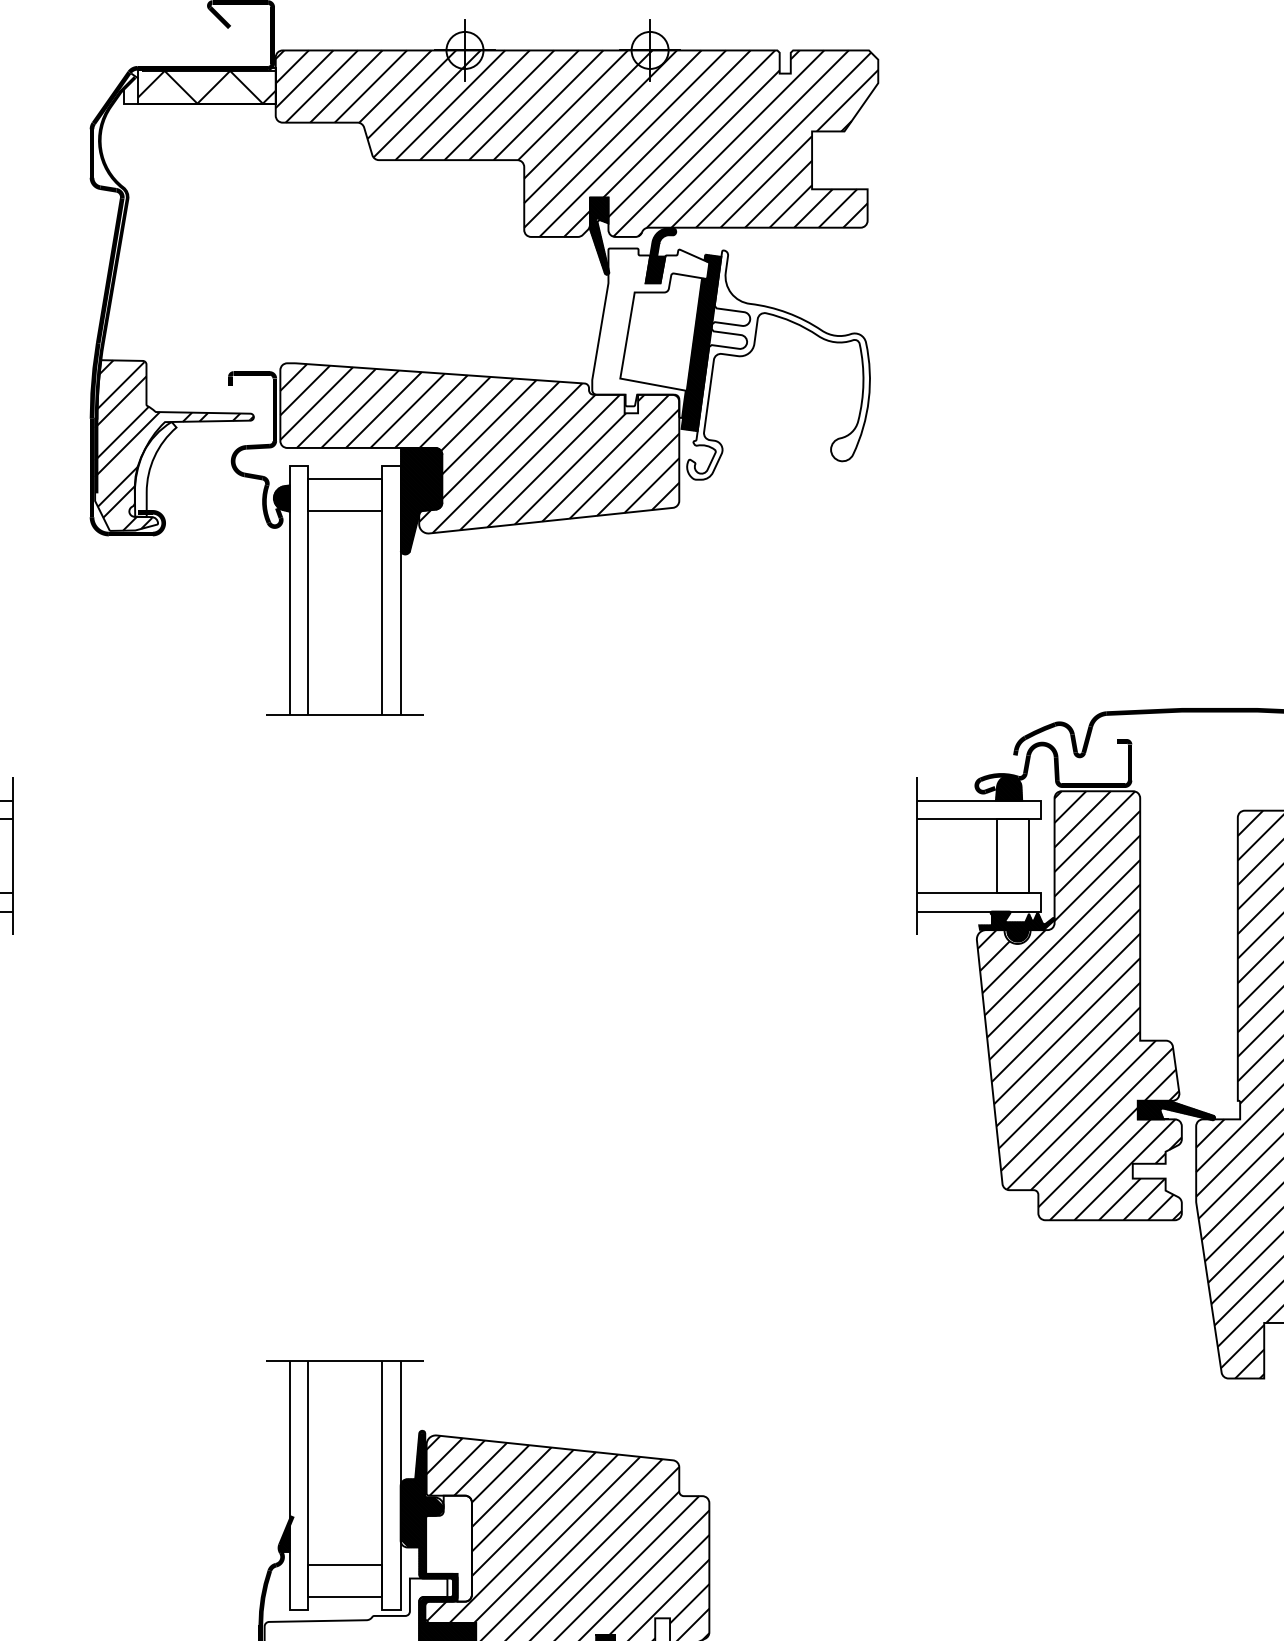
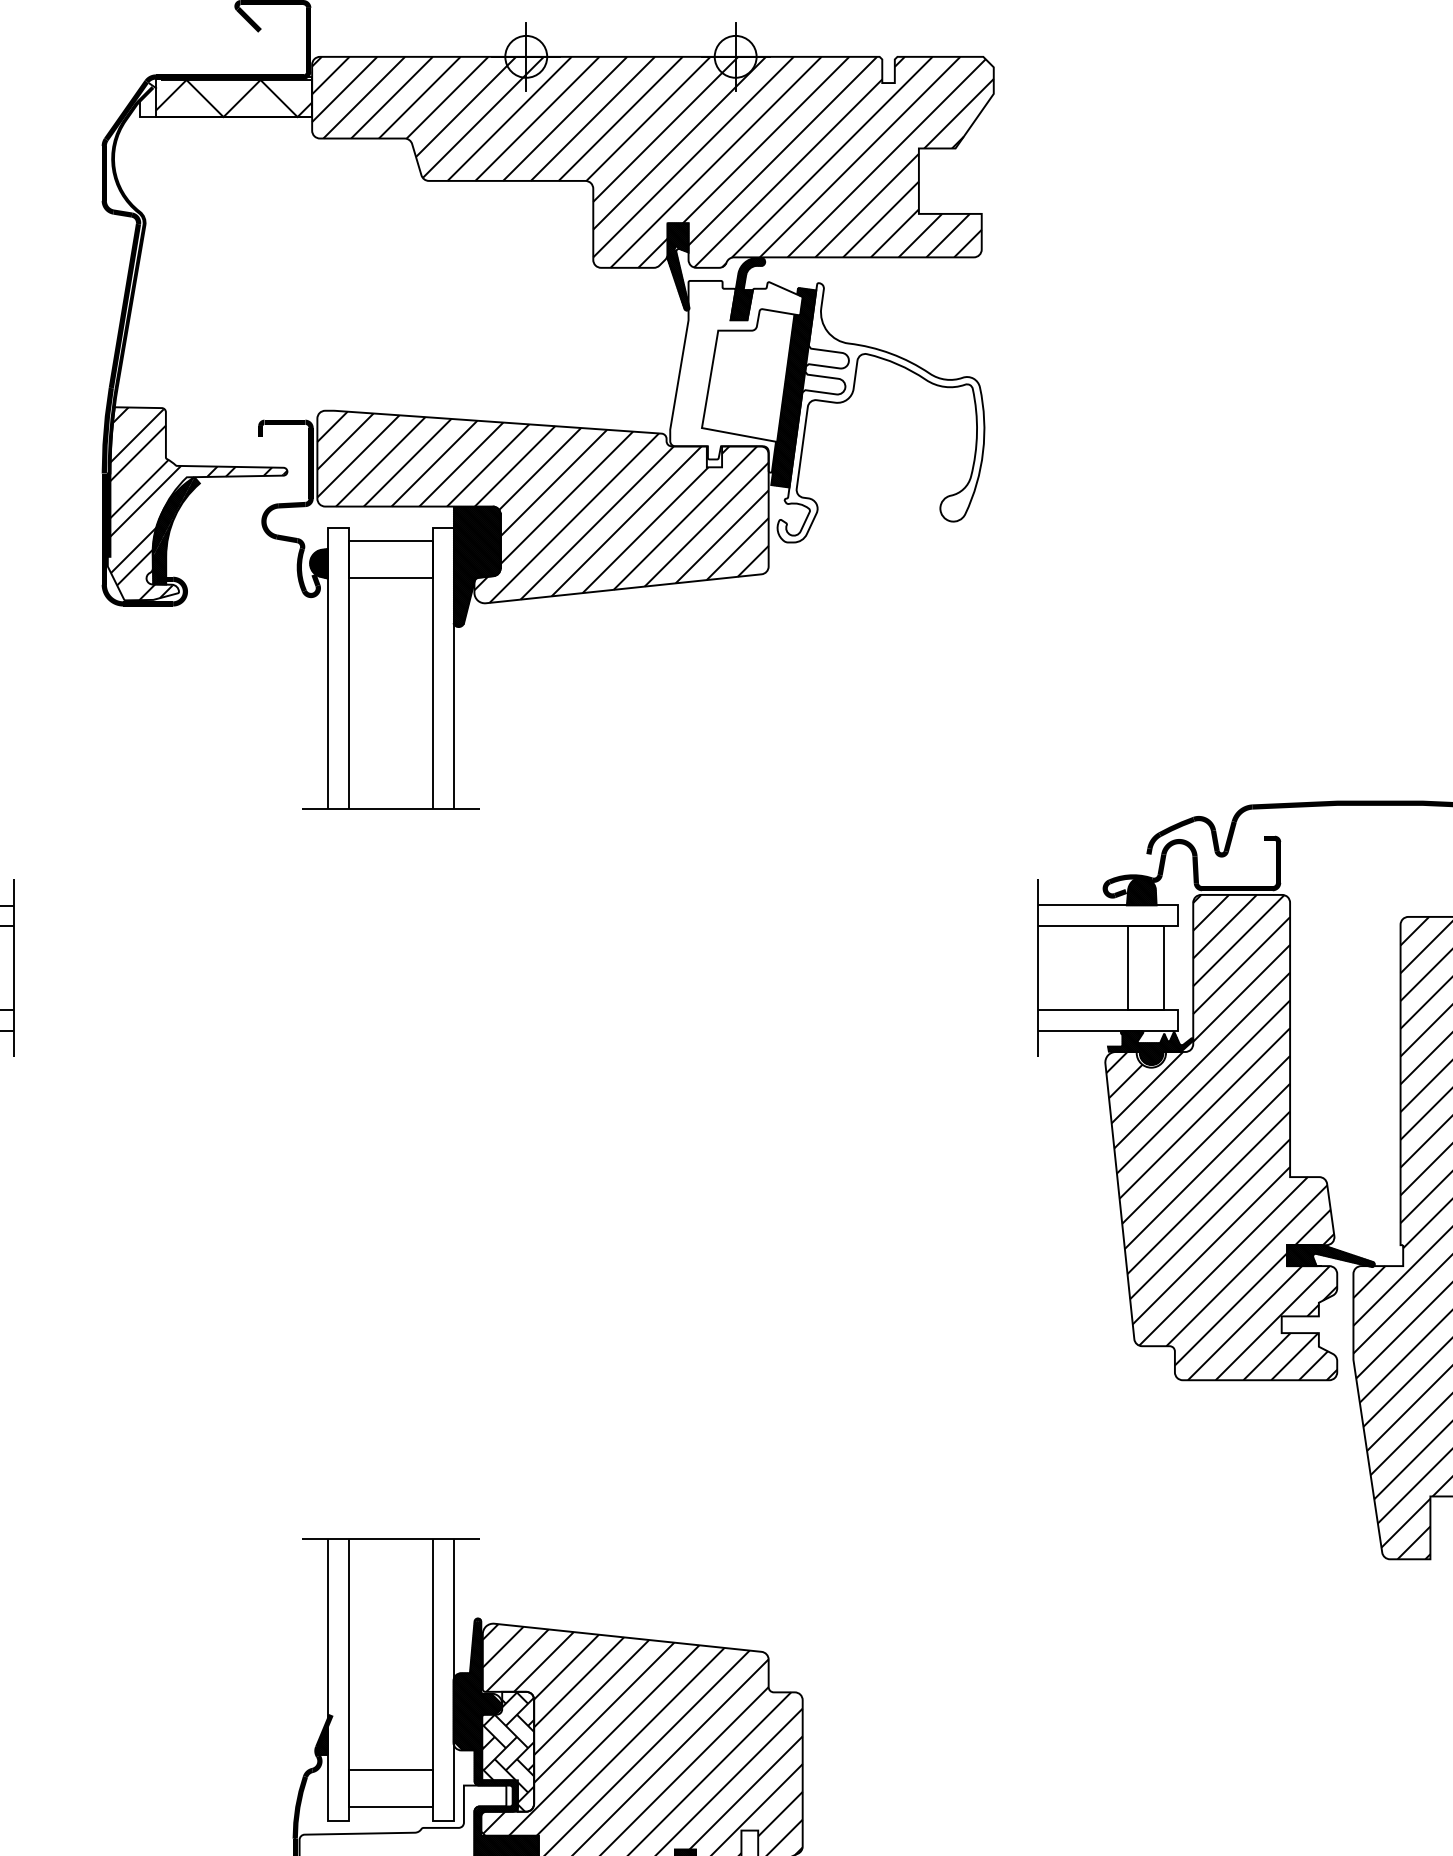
hatch: (155, 469) -> (176, 530), added
hatch: (448, 1548) -> (507, 1751), added

